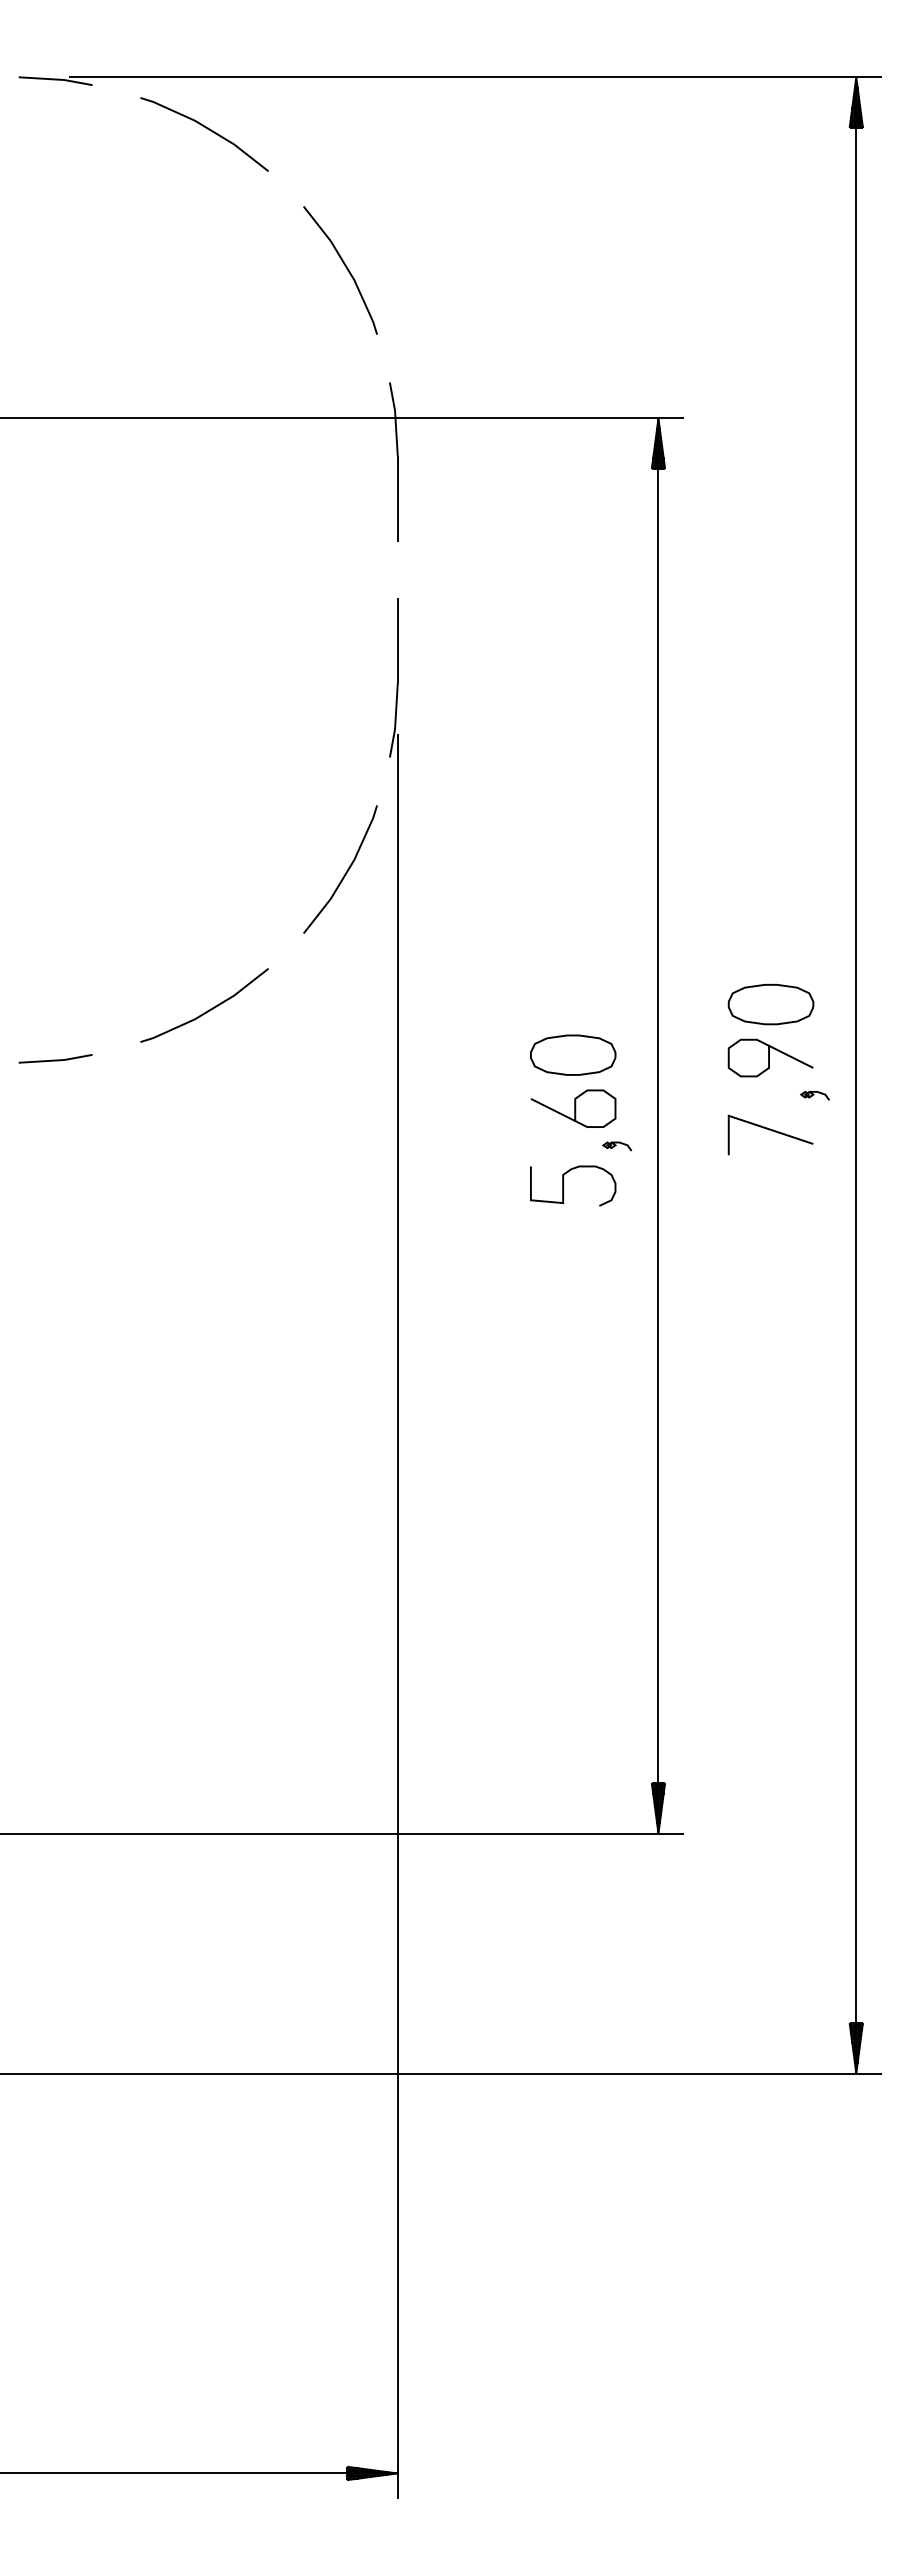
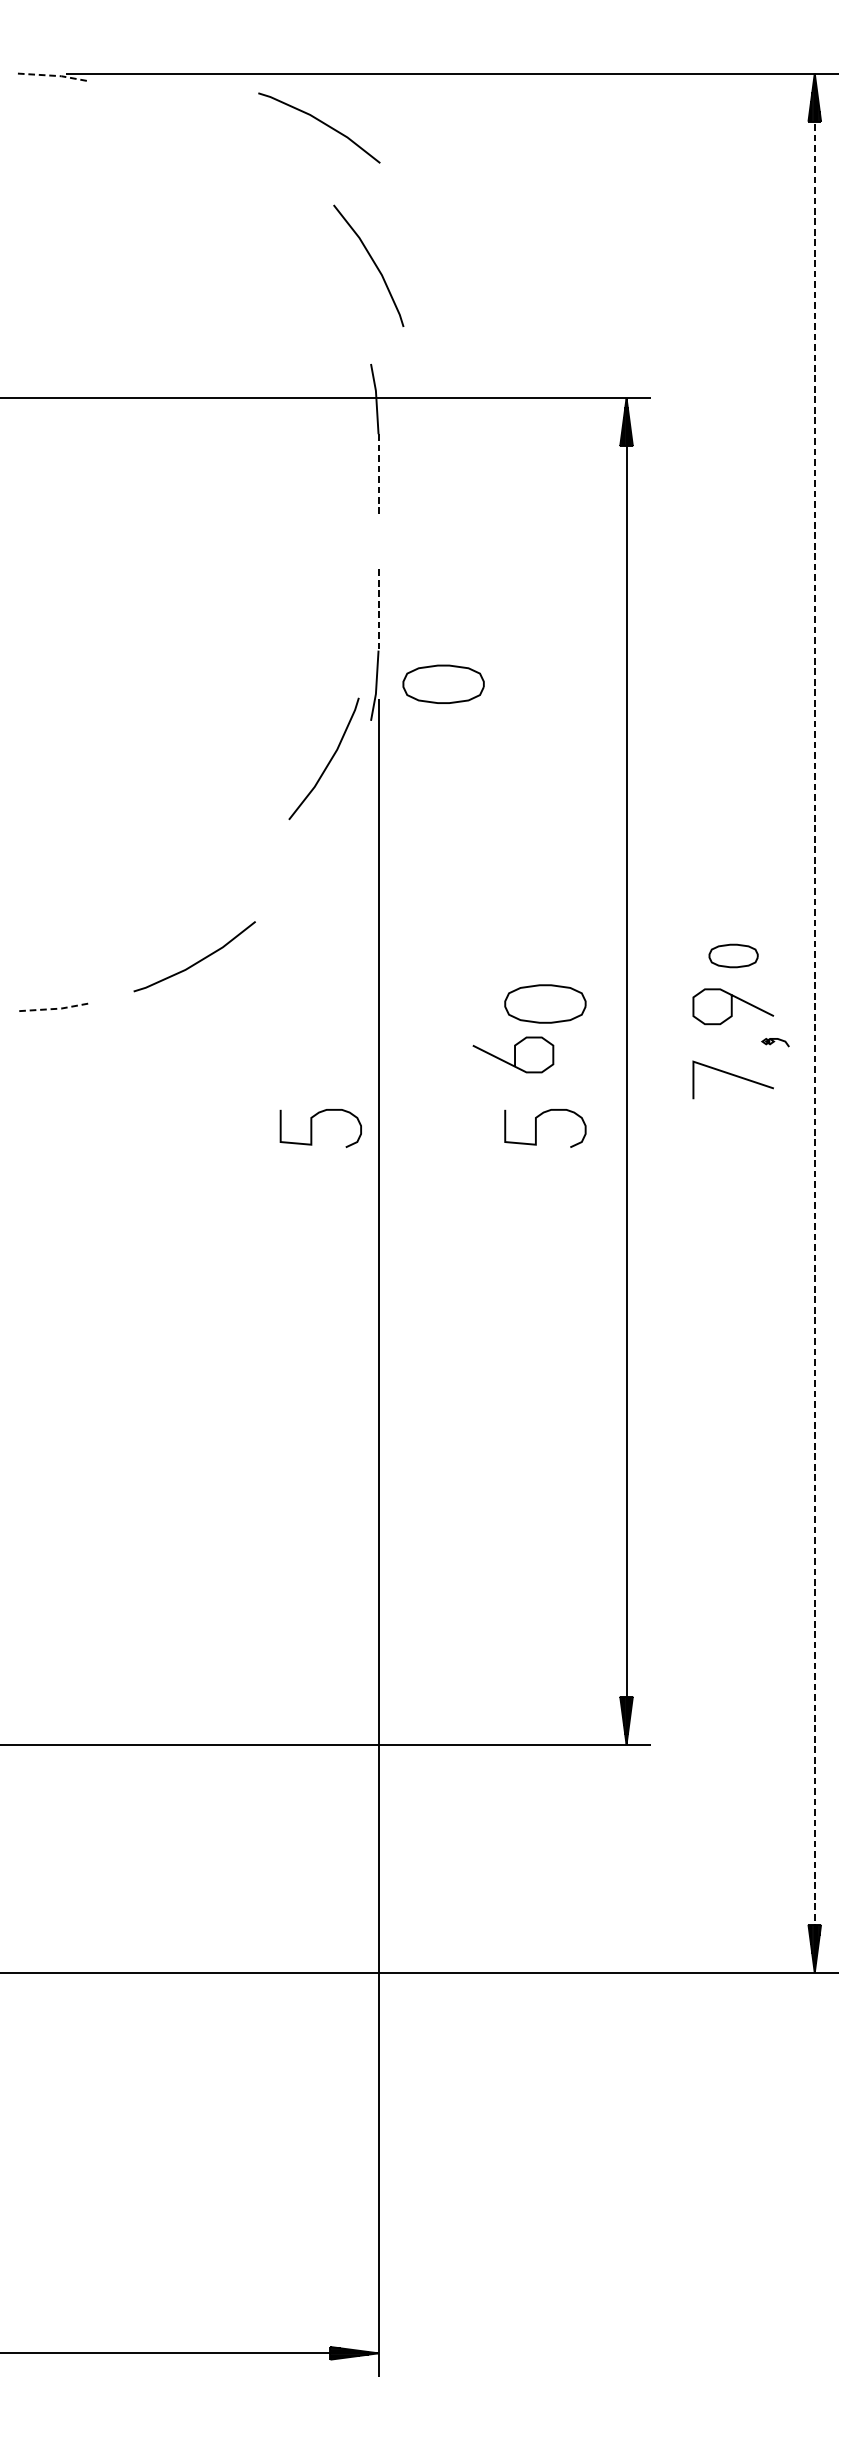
line: (56, 79) -> (53, 75), solid -> dashed
line: (207, 129) -> (322, 123), moved
line: (345, 267) -> (373, 263), moved
line: (397, 498) -> (378, 474), solid -> dashed
line: (397, 641) -> (378, 610), solid -> dashed
part: (466, 718) -> (443, 683), added
line: (345, 872) -> (328, 761), moved
part: (770, 1004) -> (733, 955), size x0.6
line: (56, 1060) -> (53, 1009), solid -> dashed
line: (856, 1074) -> (814, 1022), solid -> dashed
curve: (574, 1108) -> (514, 1054), moved
part: (617, 1146) -> (587, 1090), removed
curve: (327, 1185) -> (311, 1127), added

